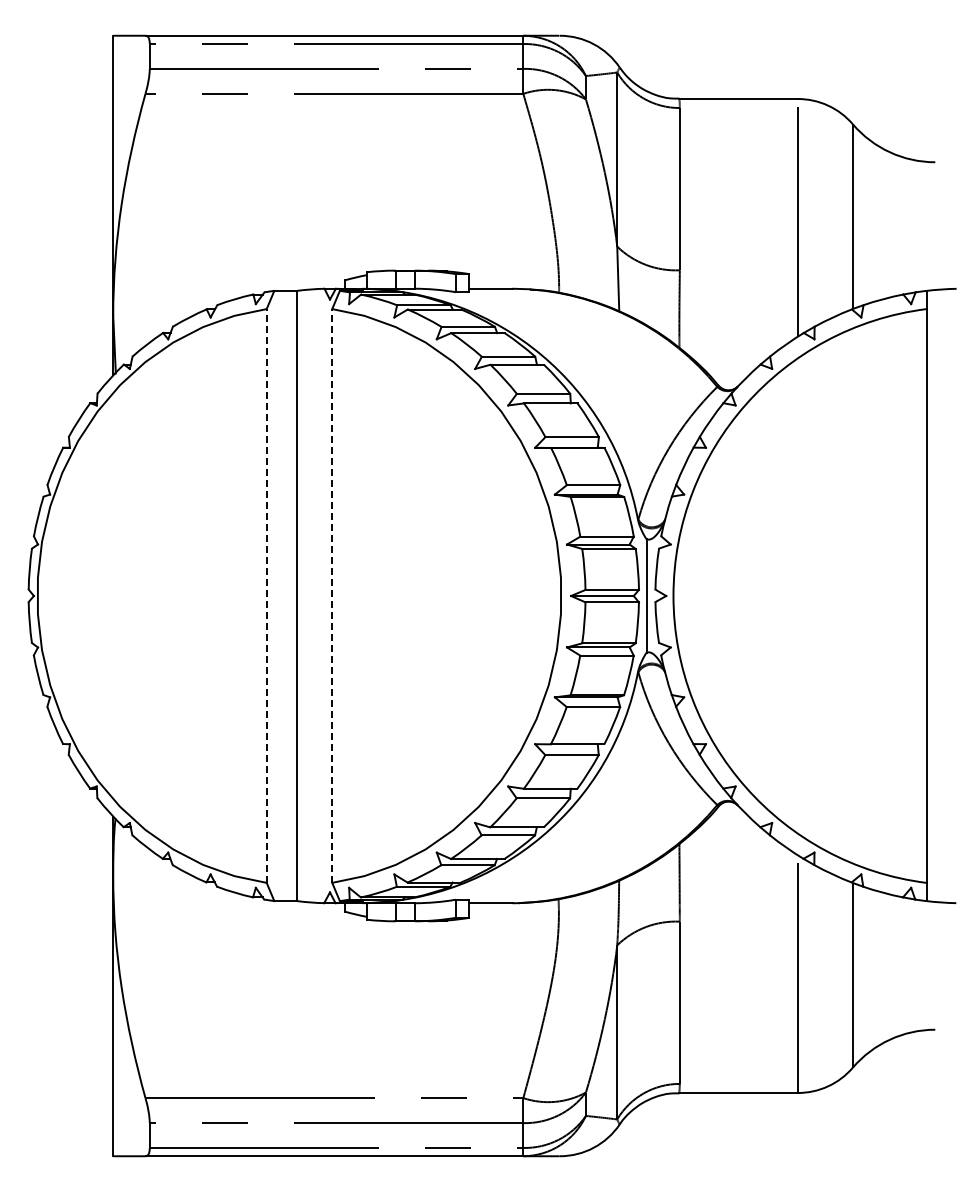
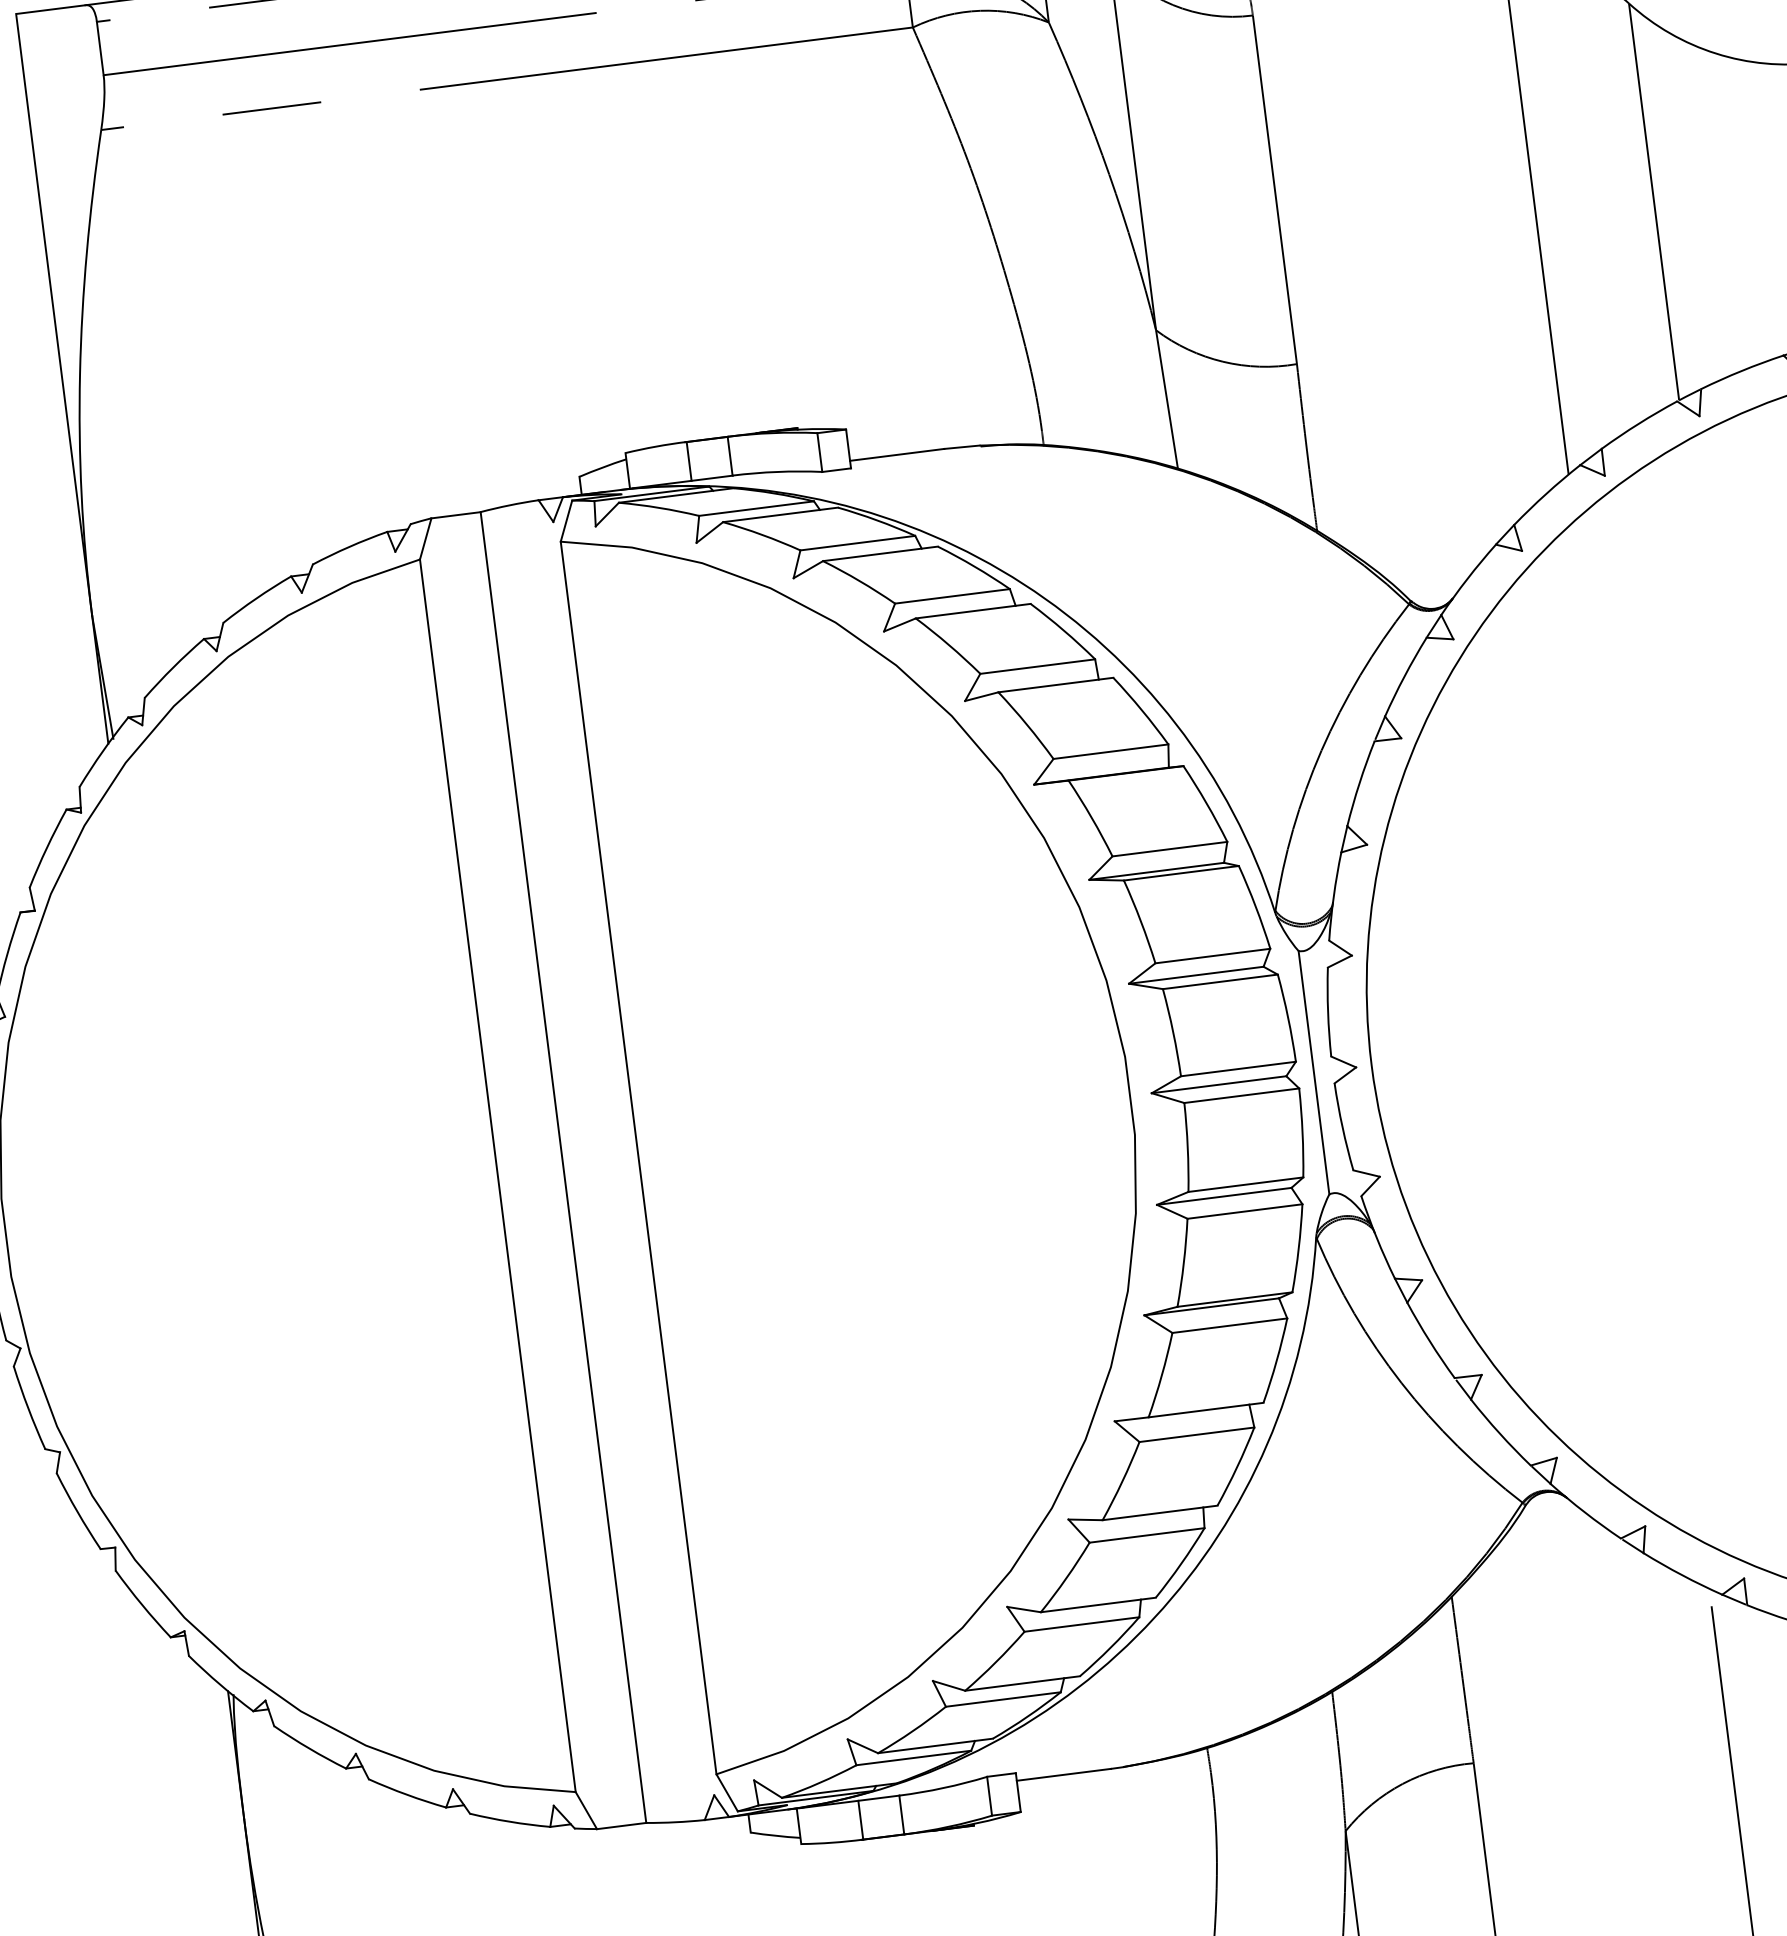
line: (266, 595) -> (497, 1174), dashed -> solid
line: (332, 595) -> (639, 1156), dashed -> solid

